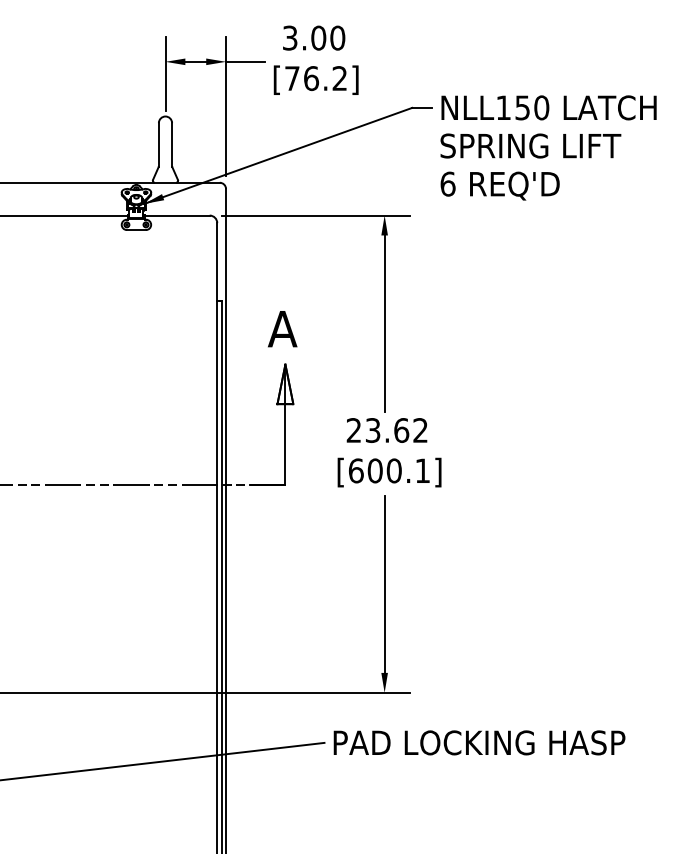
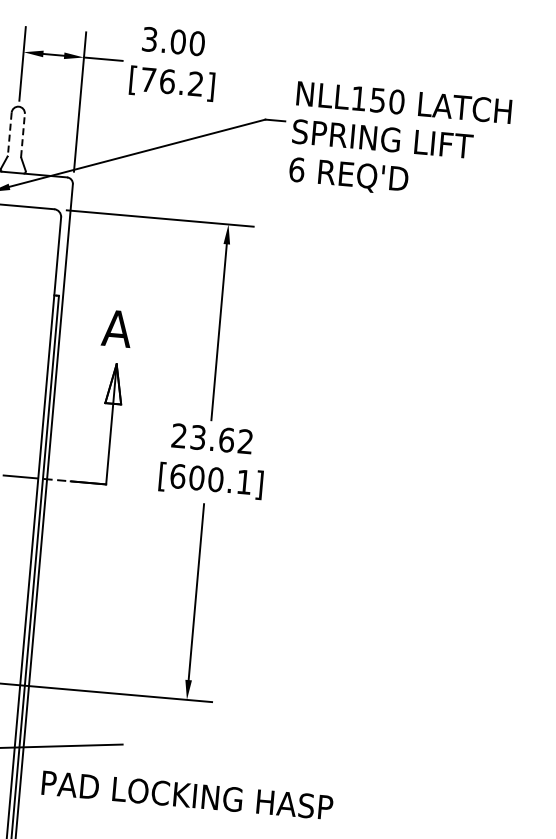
line: (158, 144) -> (9, 133), solid -> dashed
line: (172, 144) -> (23, 135), solid -> dashed
text: (548, 147) -> (400, 142), moved
text: (479, 742) -> (187, 795), moved

